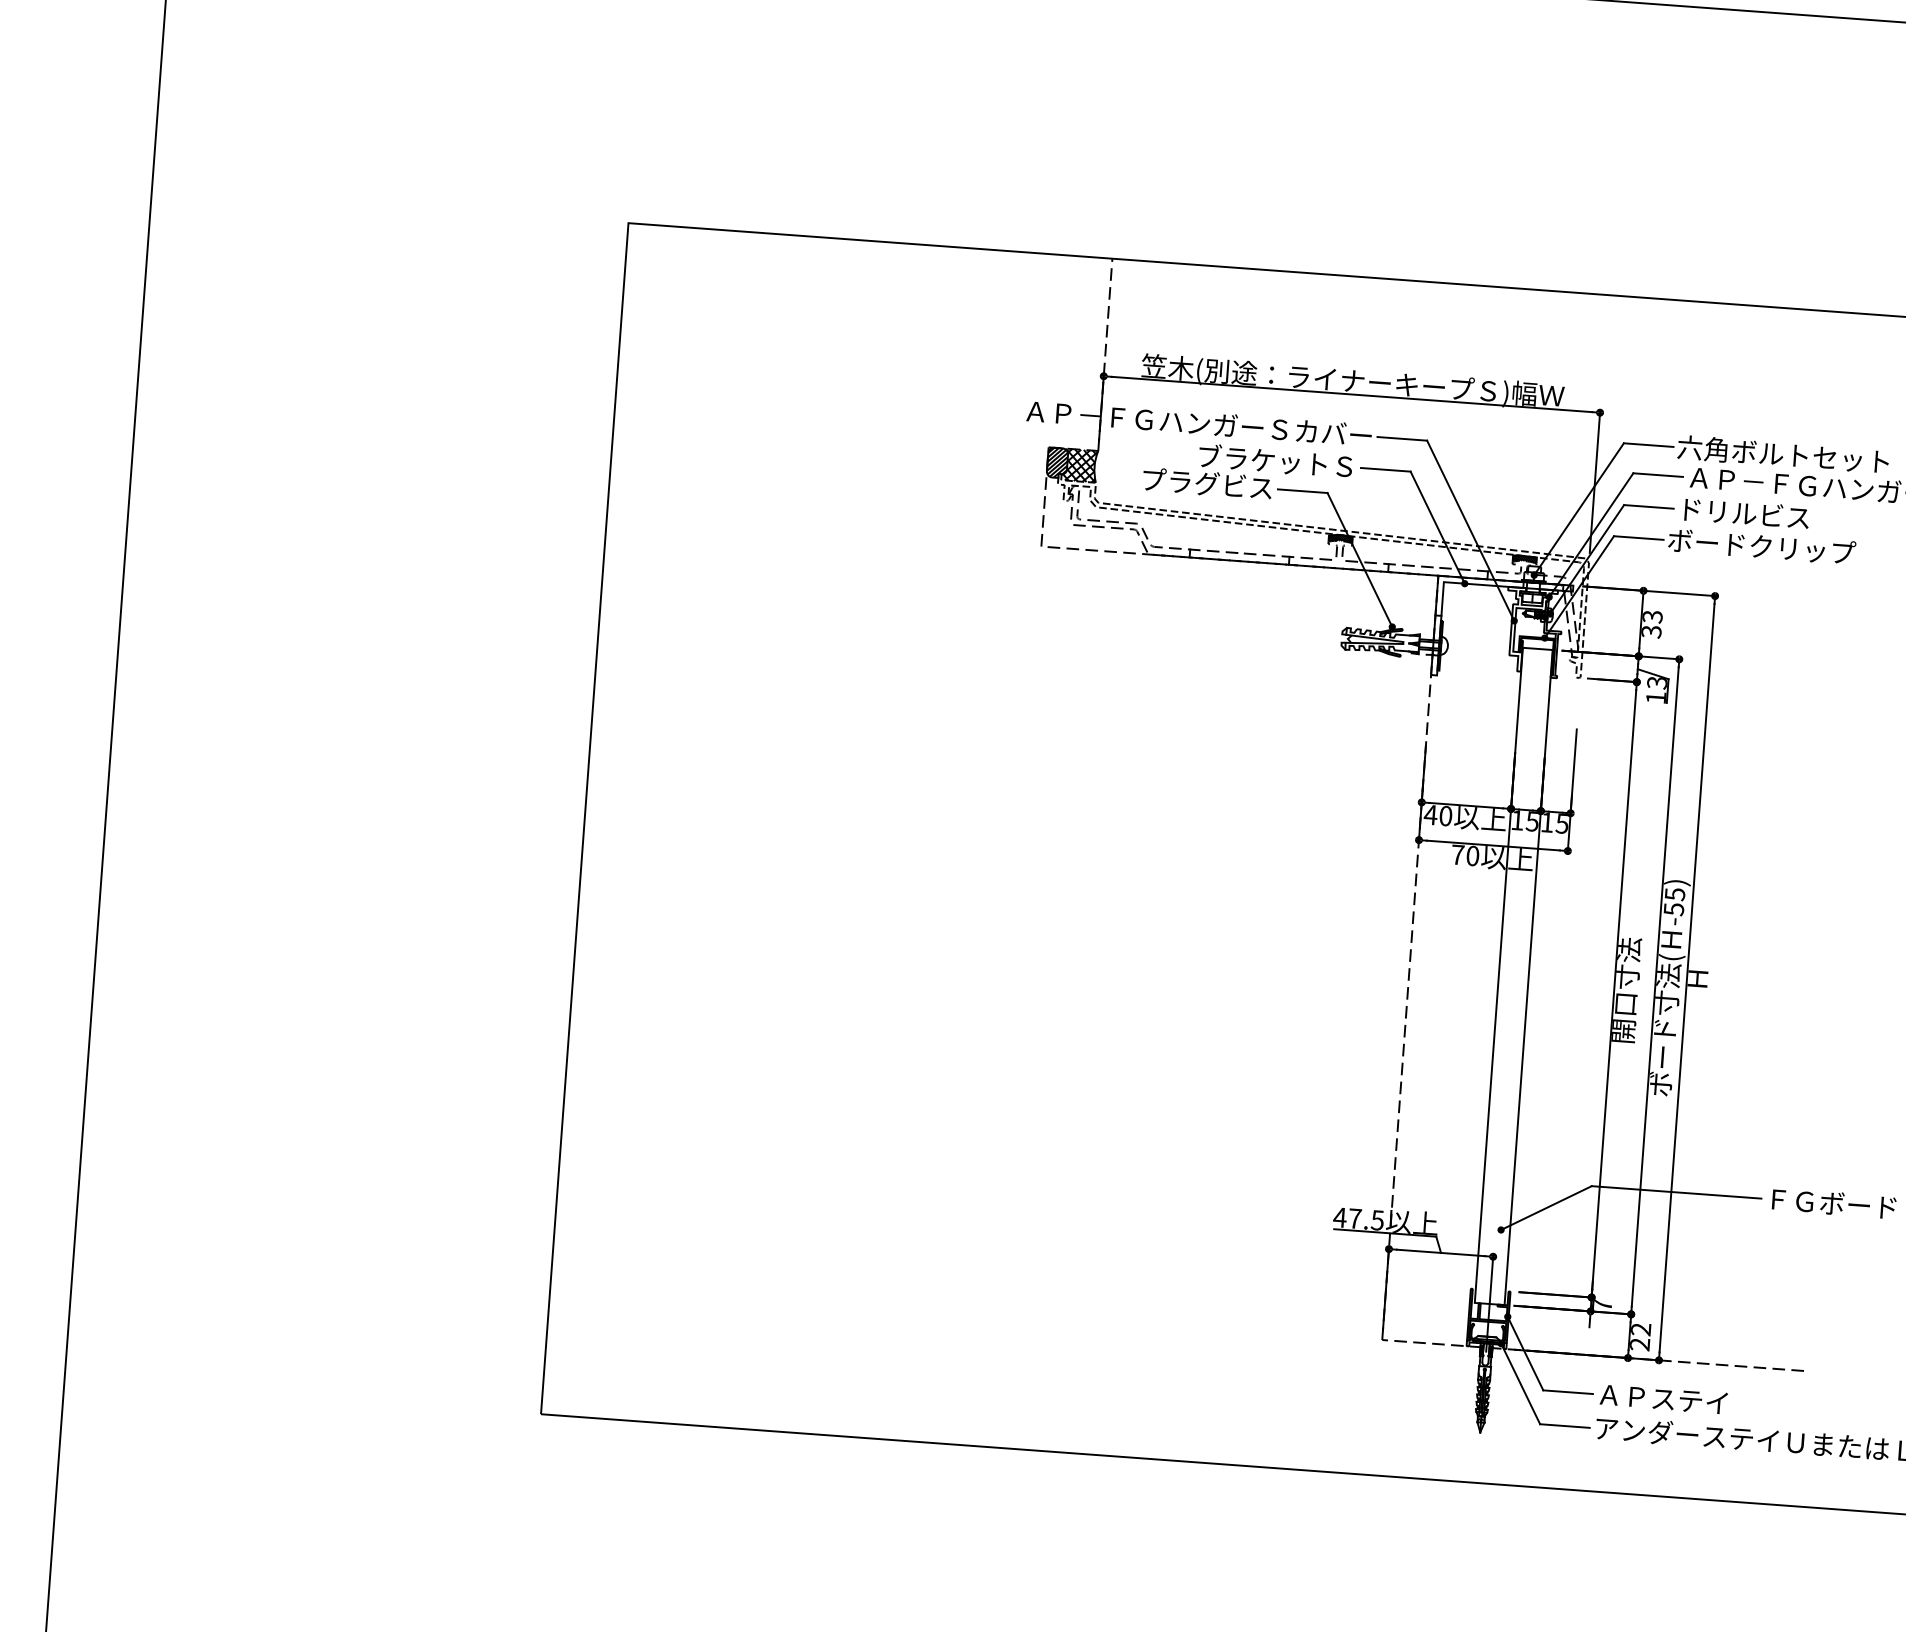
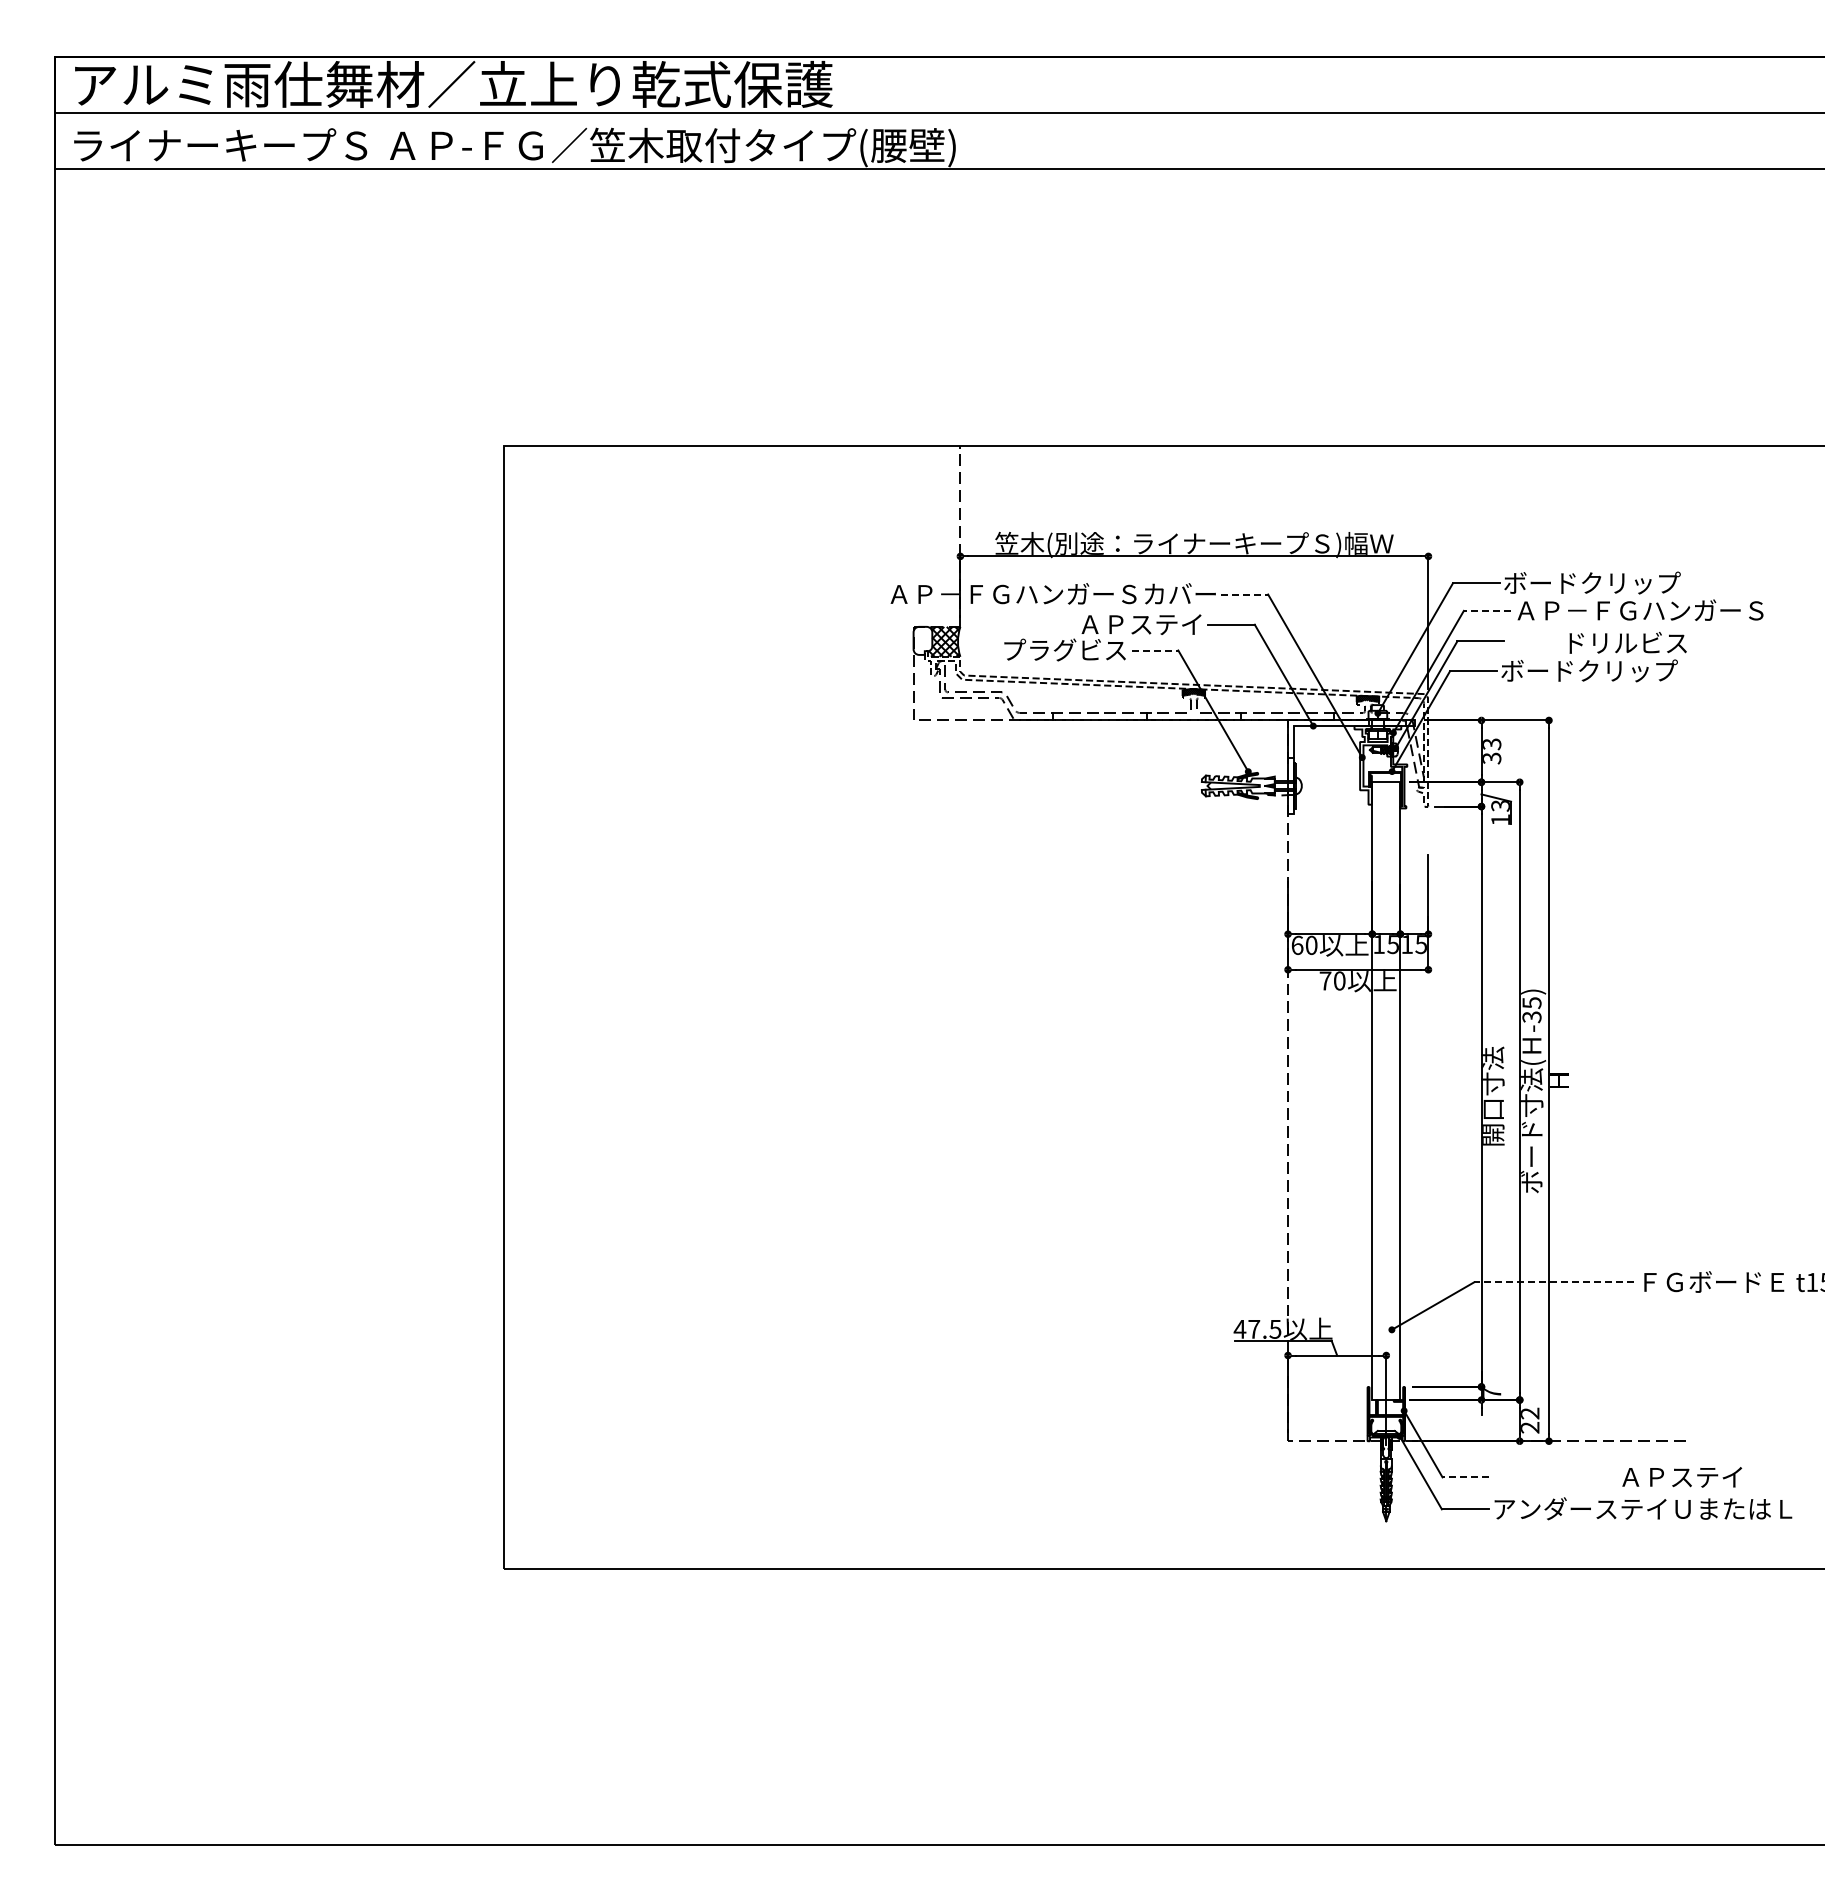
line: (1403, 438) -> (1245, 594), solid -> dashed
text: (1782, 453) -> (1602, 582), 六角ボルトセット -> ボードクリップ
text: (1276, 460) -> (1128, 623), ブラケットＳ -> ＡＰステイ
hatch: (1057, 462) -> (922, 640), removed
line: (1657, 474) -> (1486, 610), solid -> dashed
line: (1303, 491) -> (1155, 650), solid -> dashed
text: (1746, 513) -> (1627, 642), moved
text: (1430, 815) -> (1297, 945), 40 -> 60
text: (1673, 908) -> (1531, 1016), -55) -> -35)
line: (1676, 1192) -> (1553, 1282), solid -> dashed
line: (1567, 1392) -> (1465, 1477), solid -> dashed
text: (1664, 1399) -> (1682, 1477), moved

